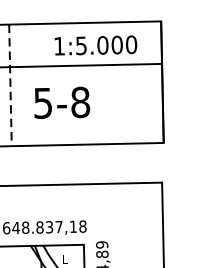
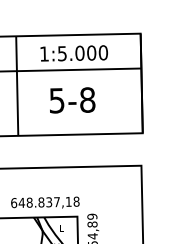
text: (95, 45) -> (73, 53), moved
line: (10, 85) -> (17, 86), dashed -> solid
text: (62, 102) -> (72, 100), moved

